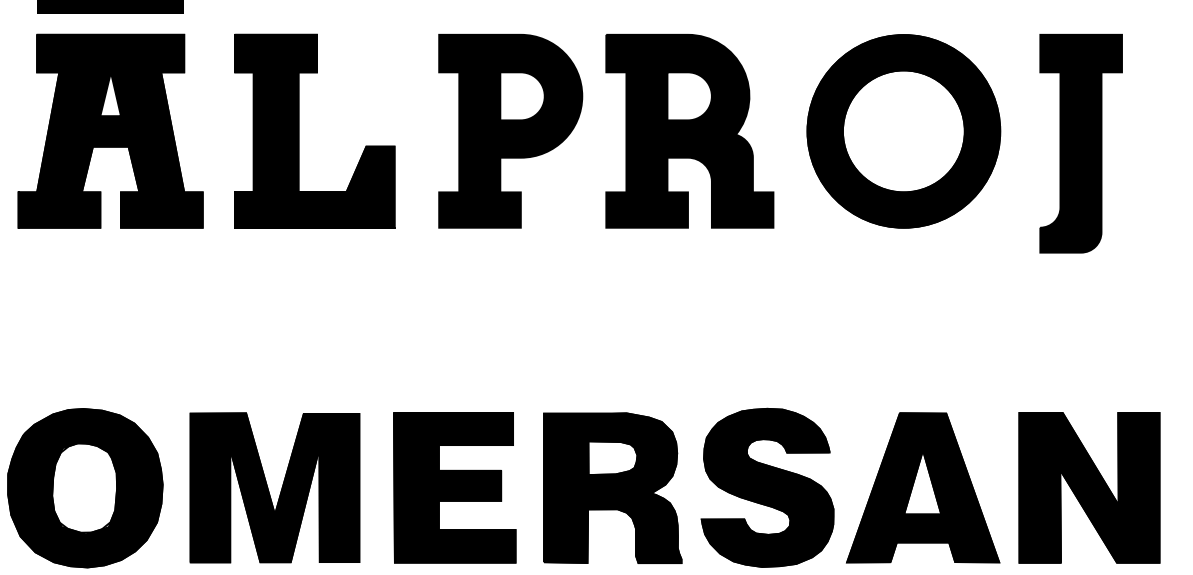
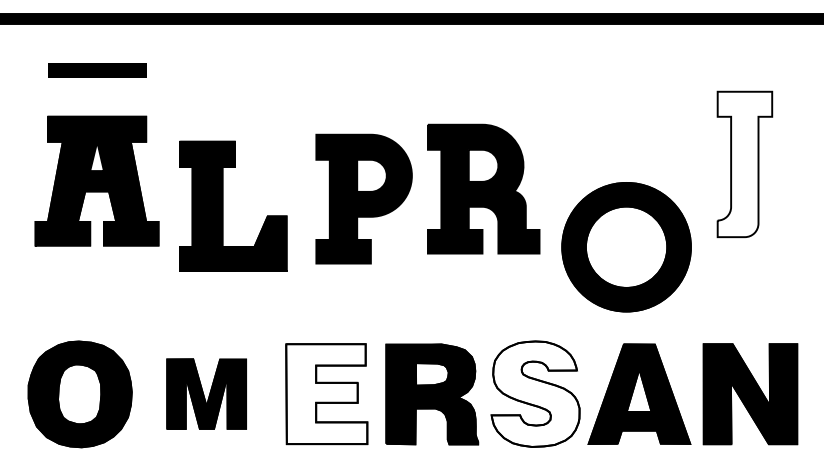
part: (109, 130) -> (96, 180), moved
part: (300, 130) -> (223, 205), moved
part: (509, 130) -> (363, 198), moved
part: (689, 130) -> (483, 188), moved
part: (903, 131) -> (626, 247), moved
fill: (1080, 143) -> (744, 164), removed
part: (274, 486) -> (206, 393), size x0.7
fill: (767, 486) -> (535, 393), removed
fill: (454, 488) -> (326, 394), removed

